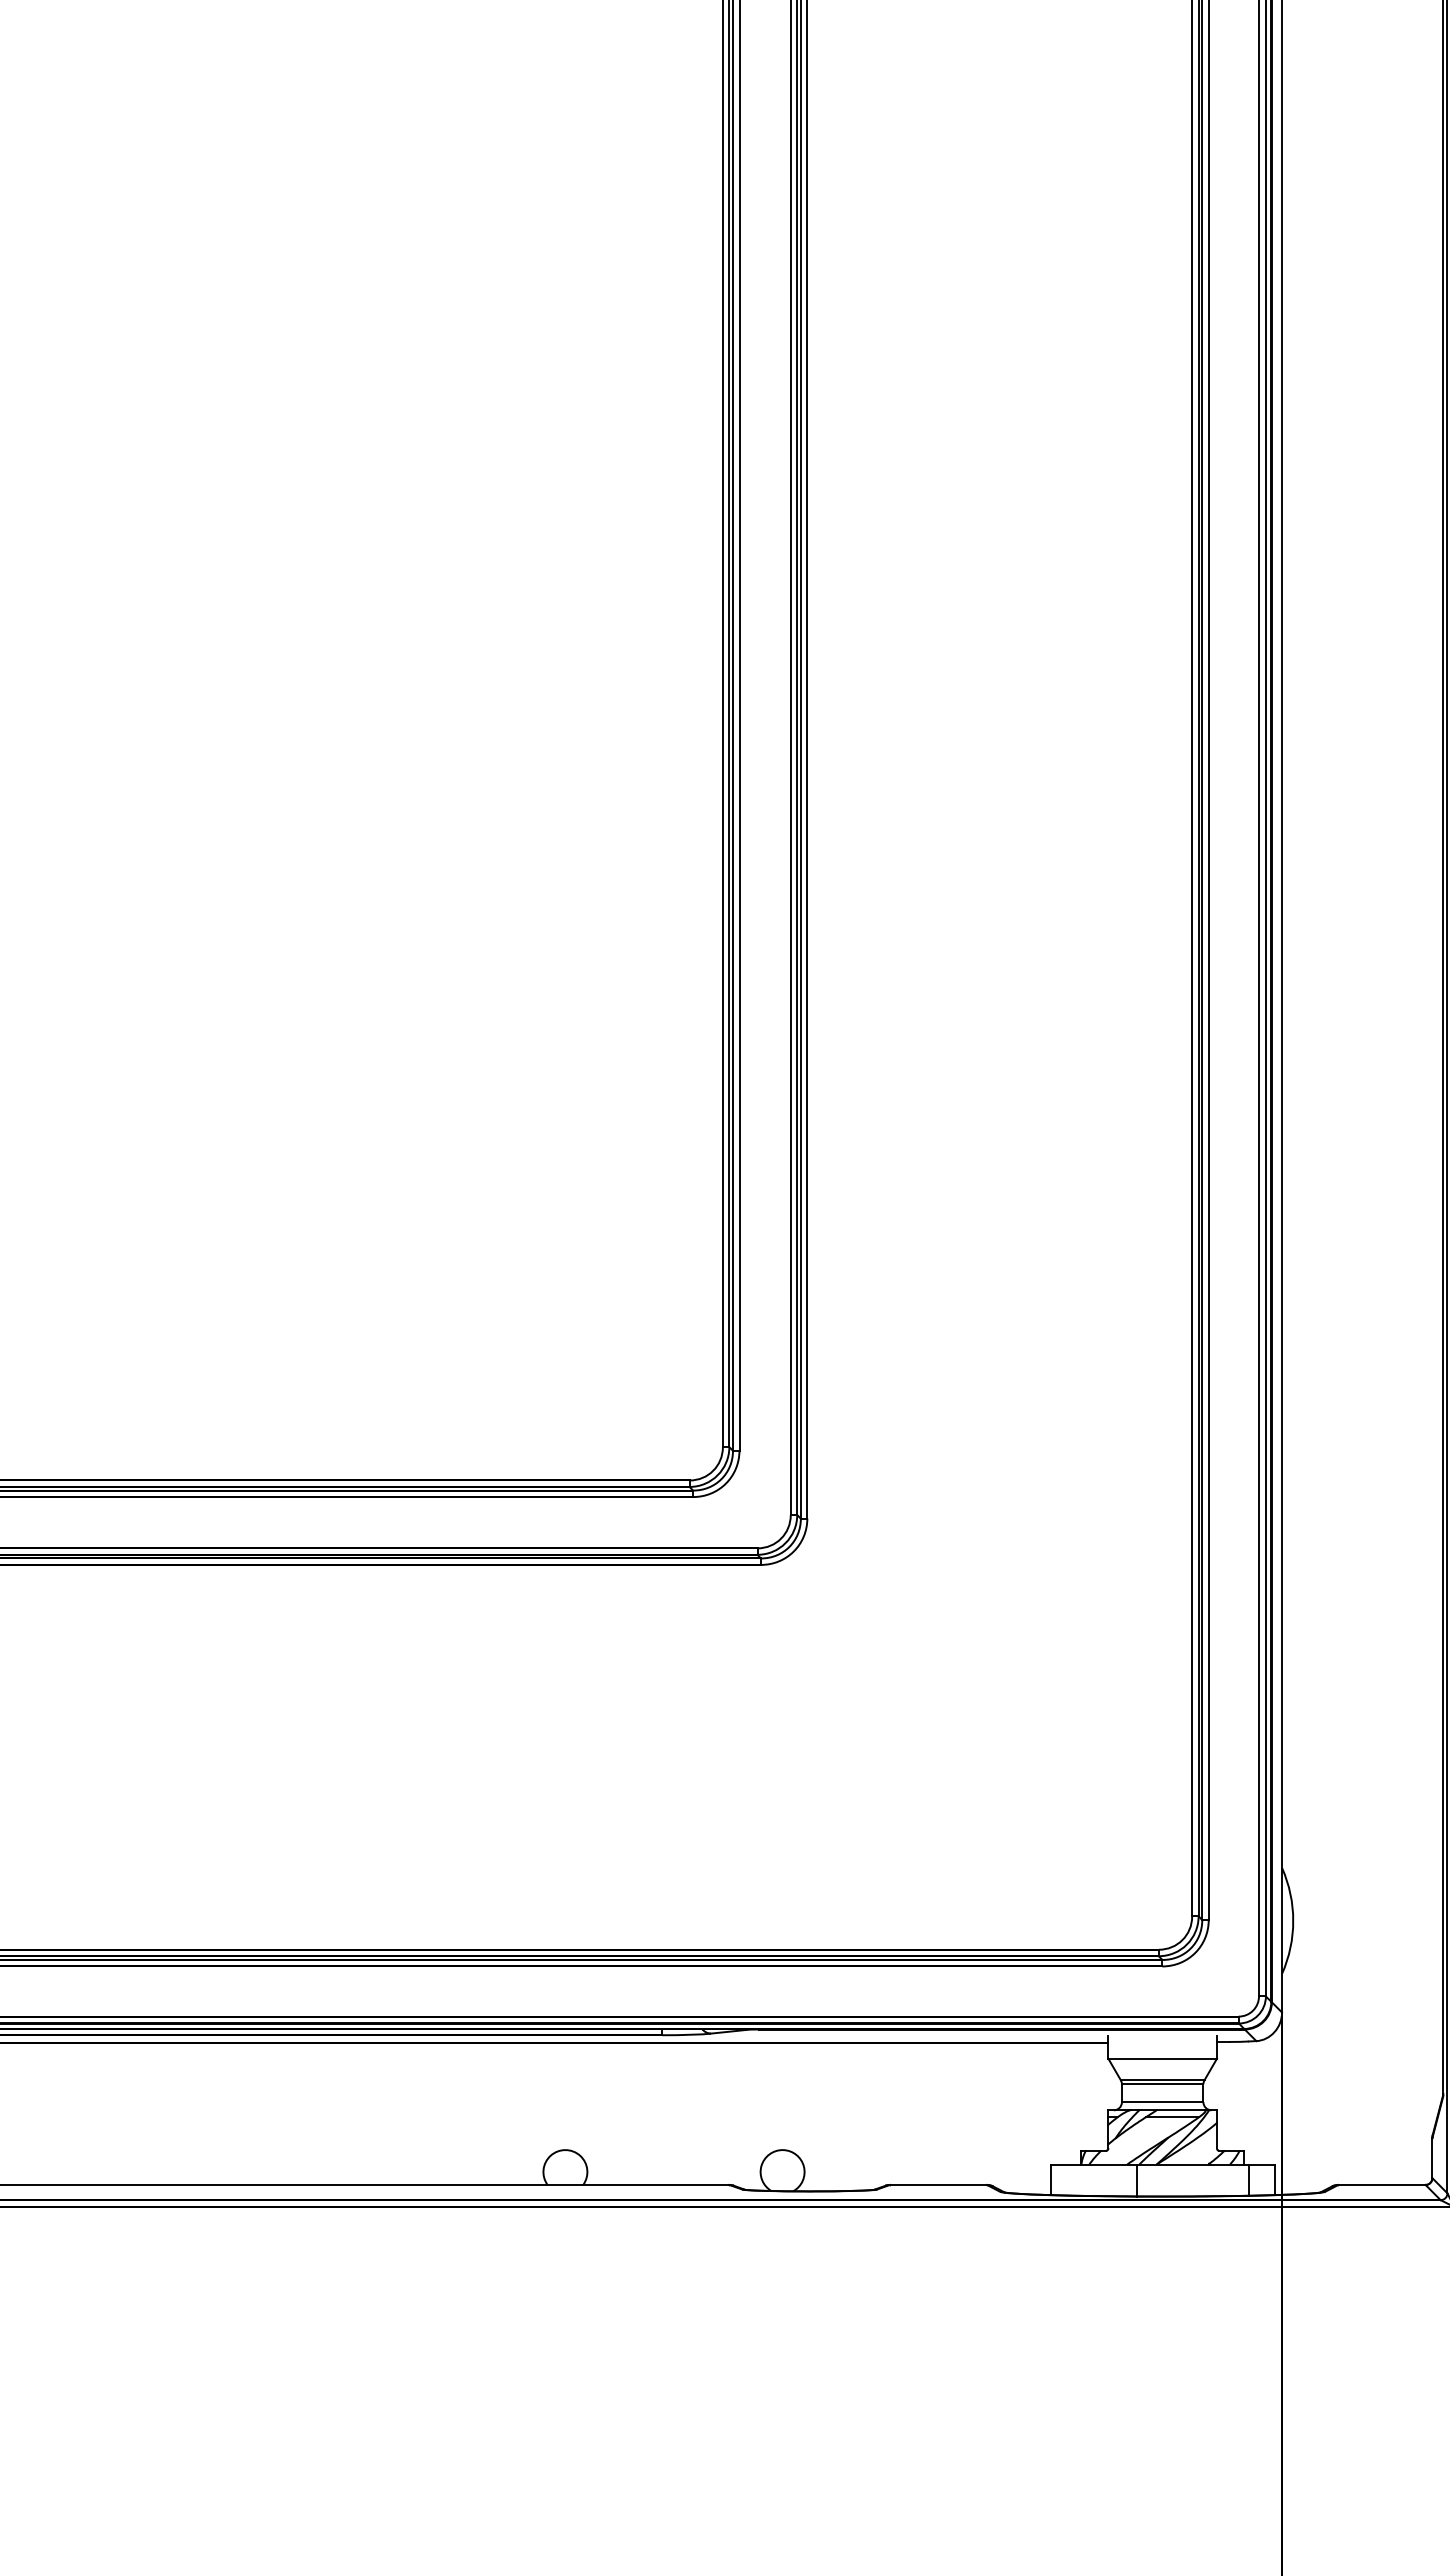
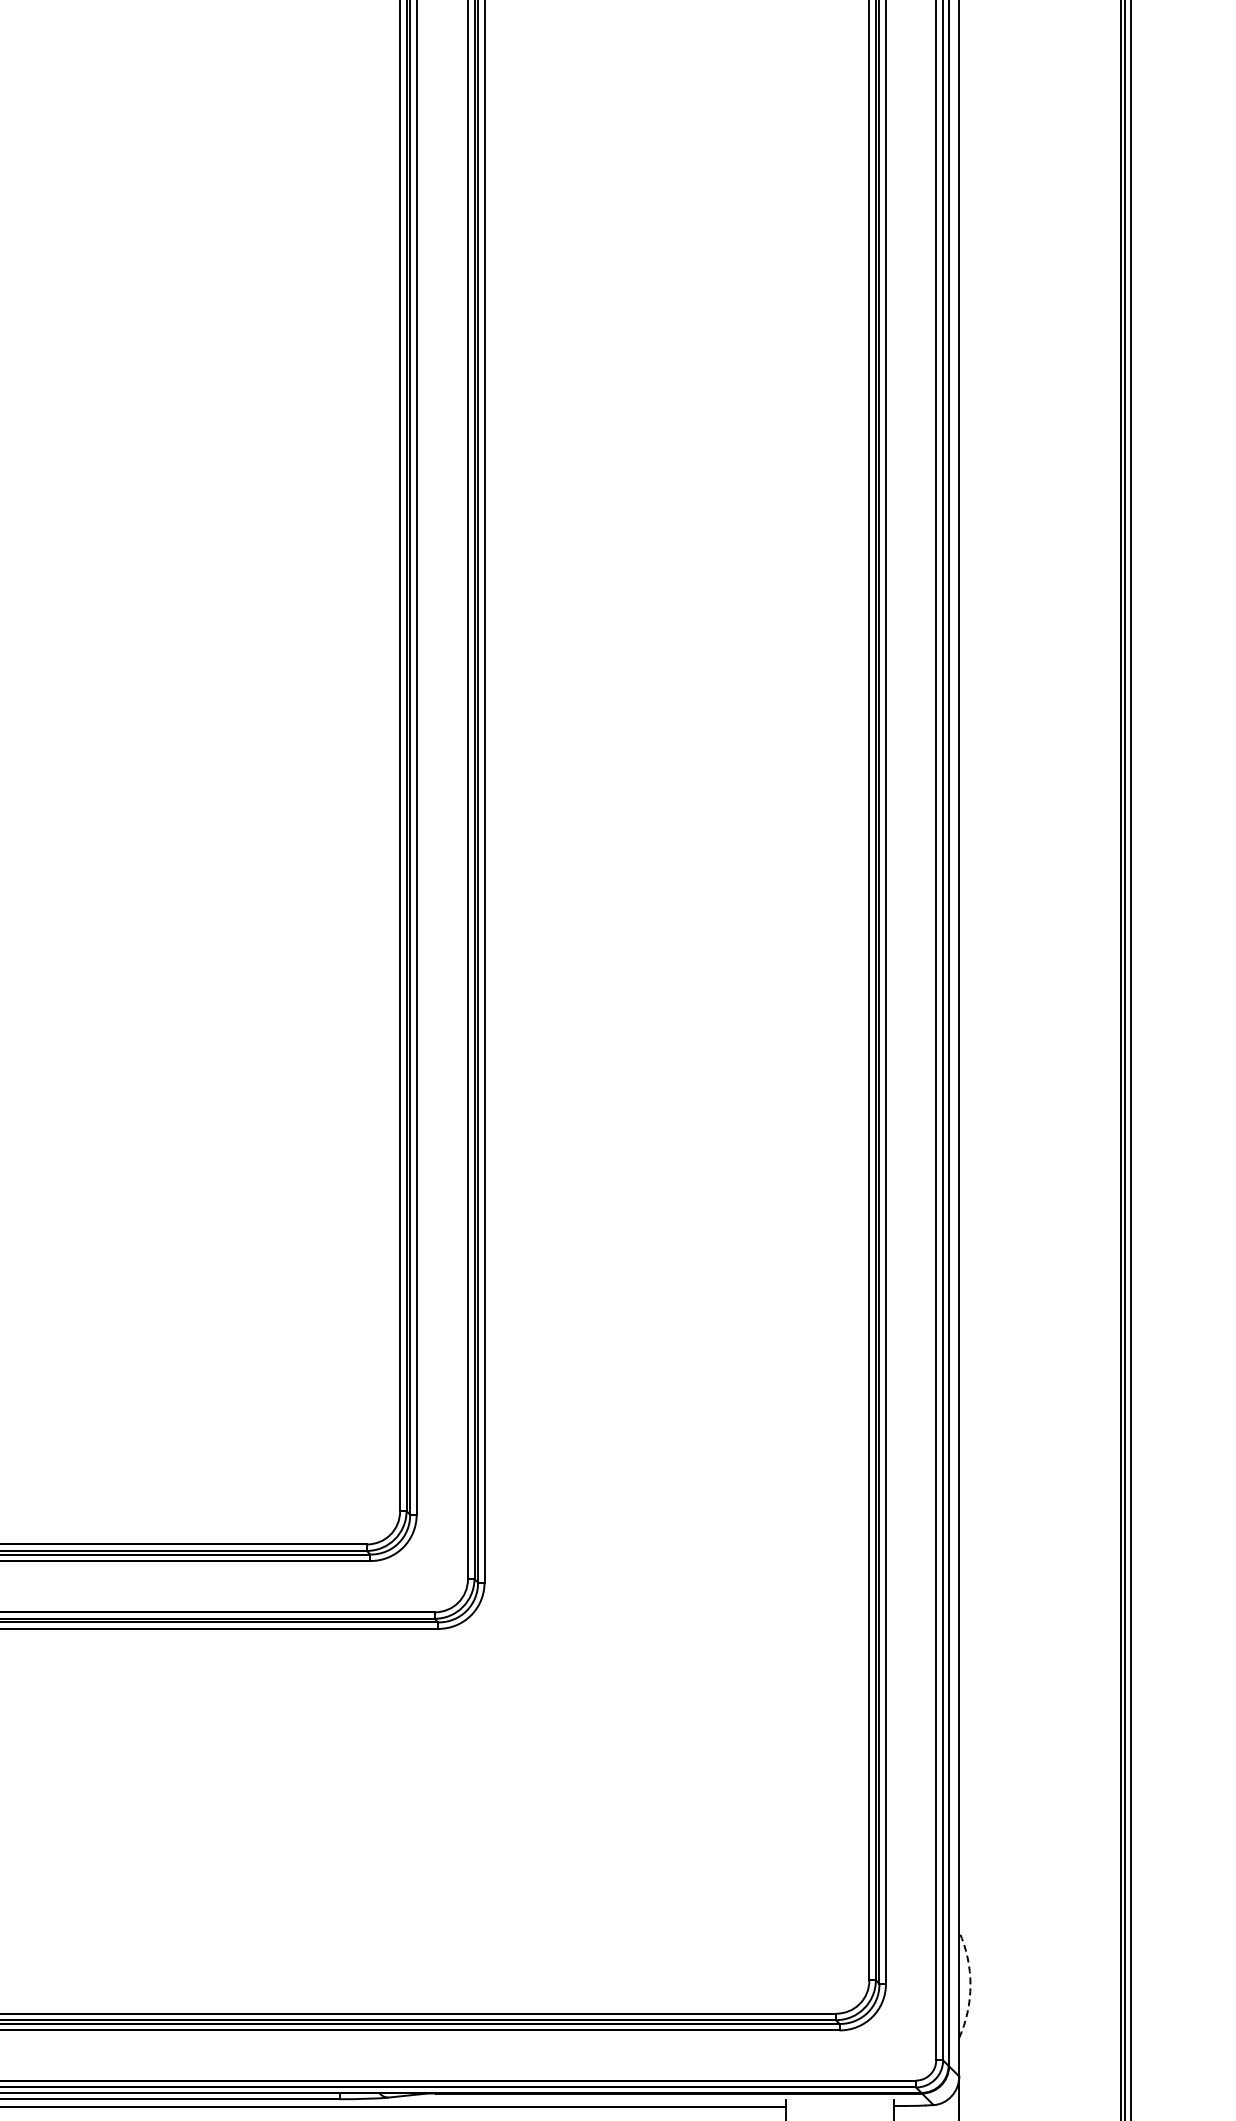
arc: (1293, 1920) -> (970, 1984), solid -> dashed

